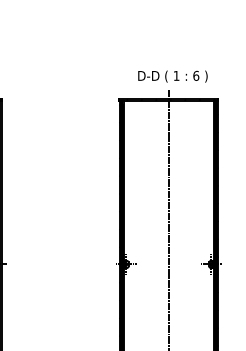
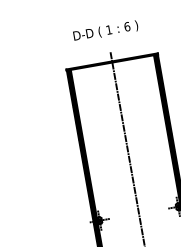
text: (172, 76) -> (105, 31), moved

